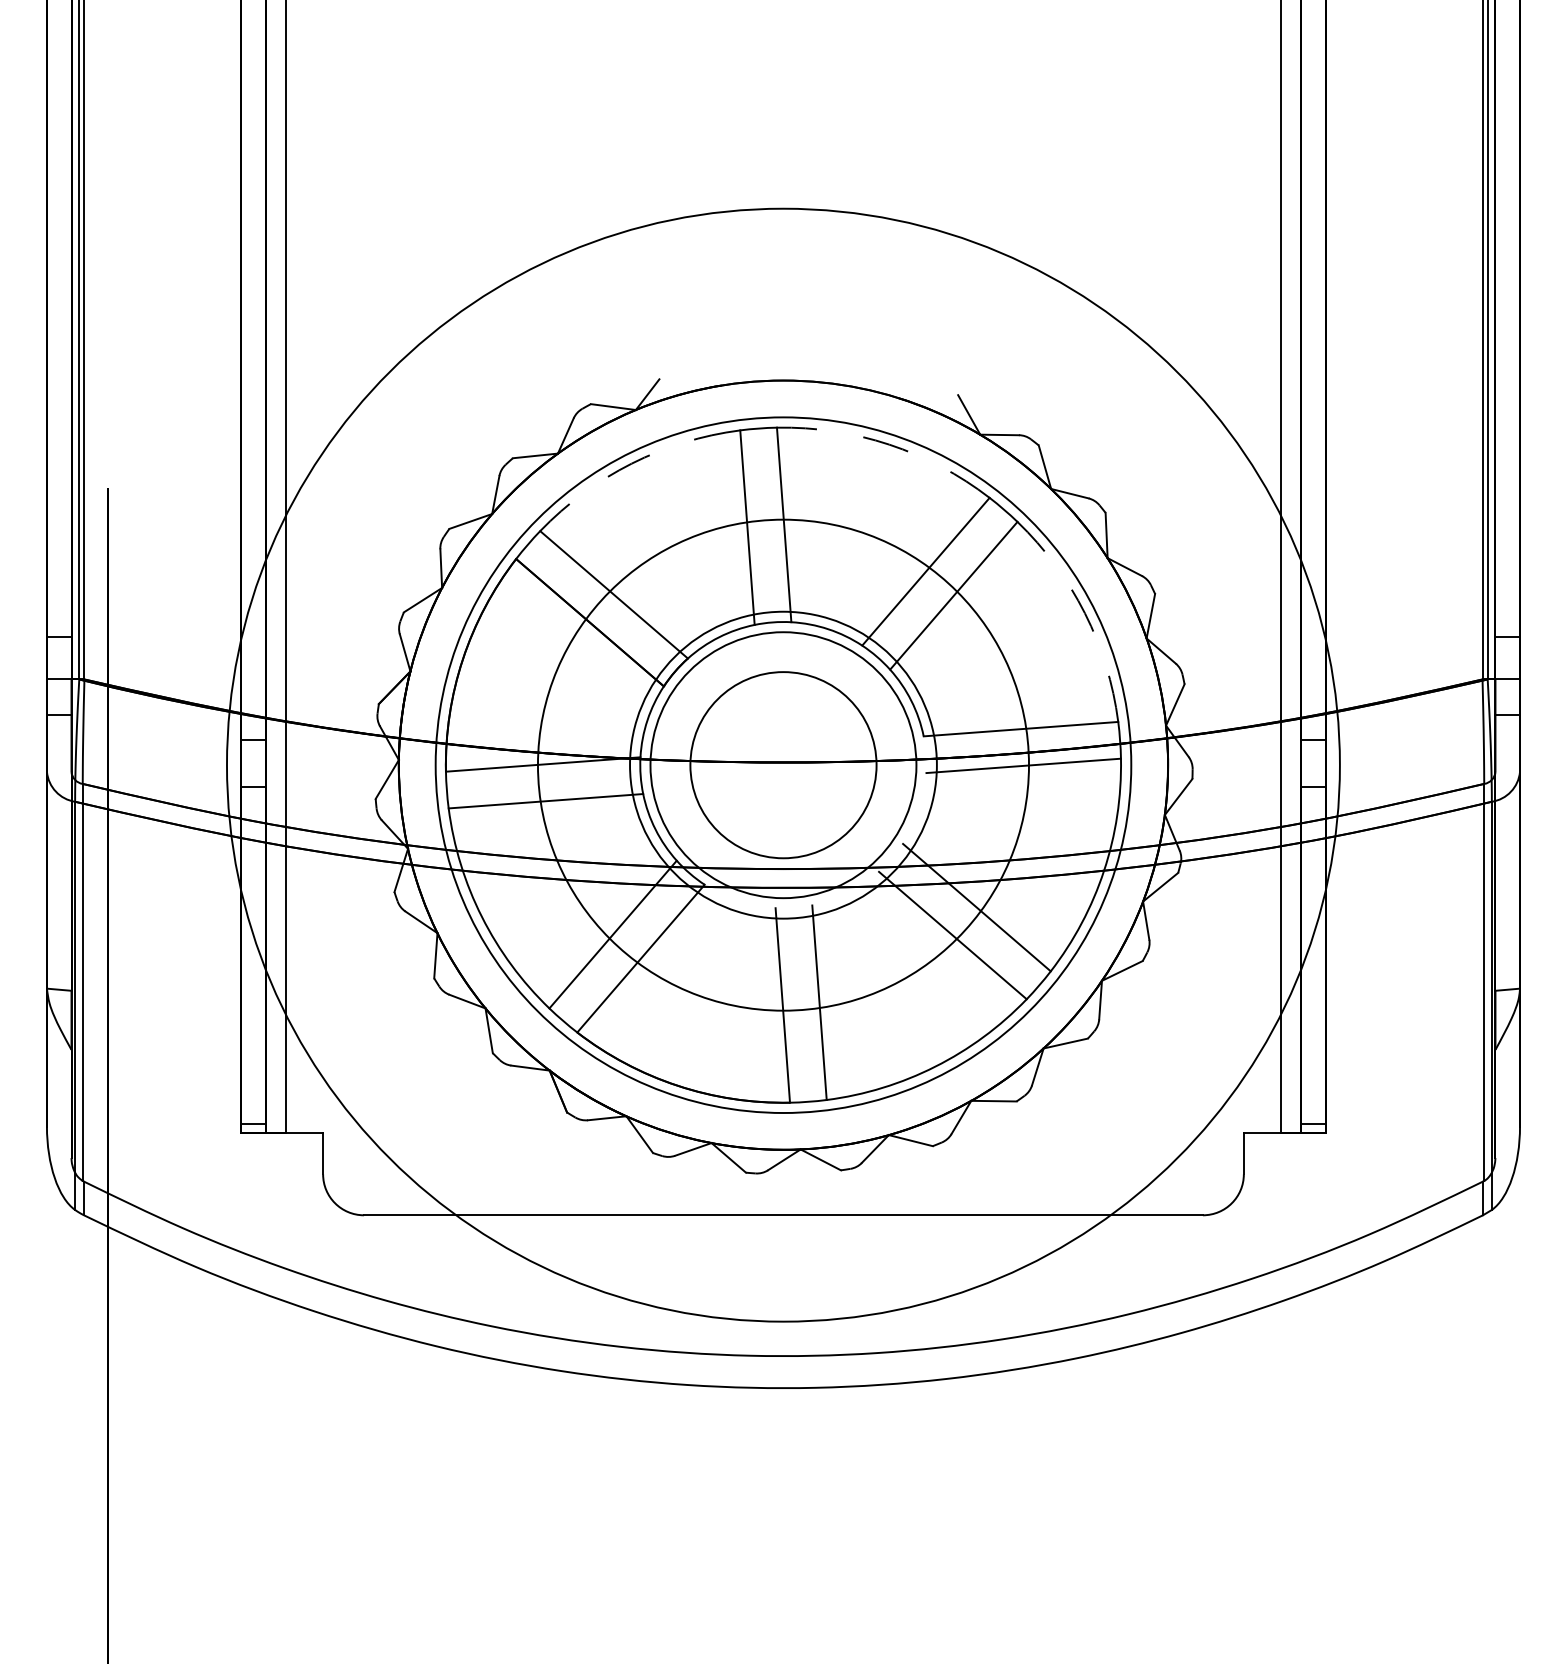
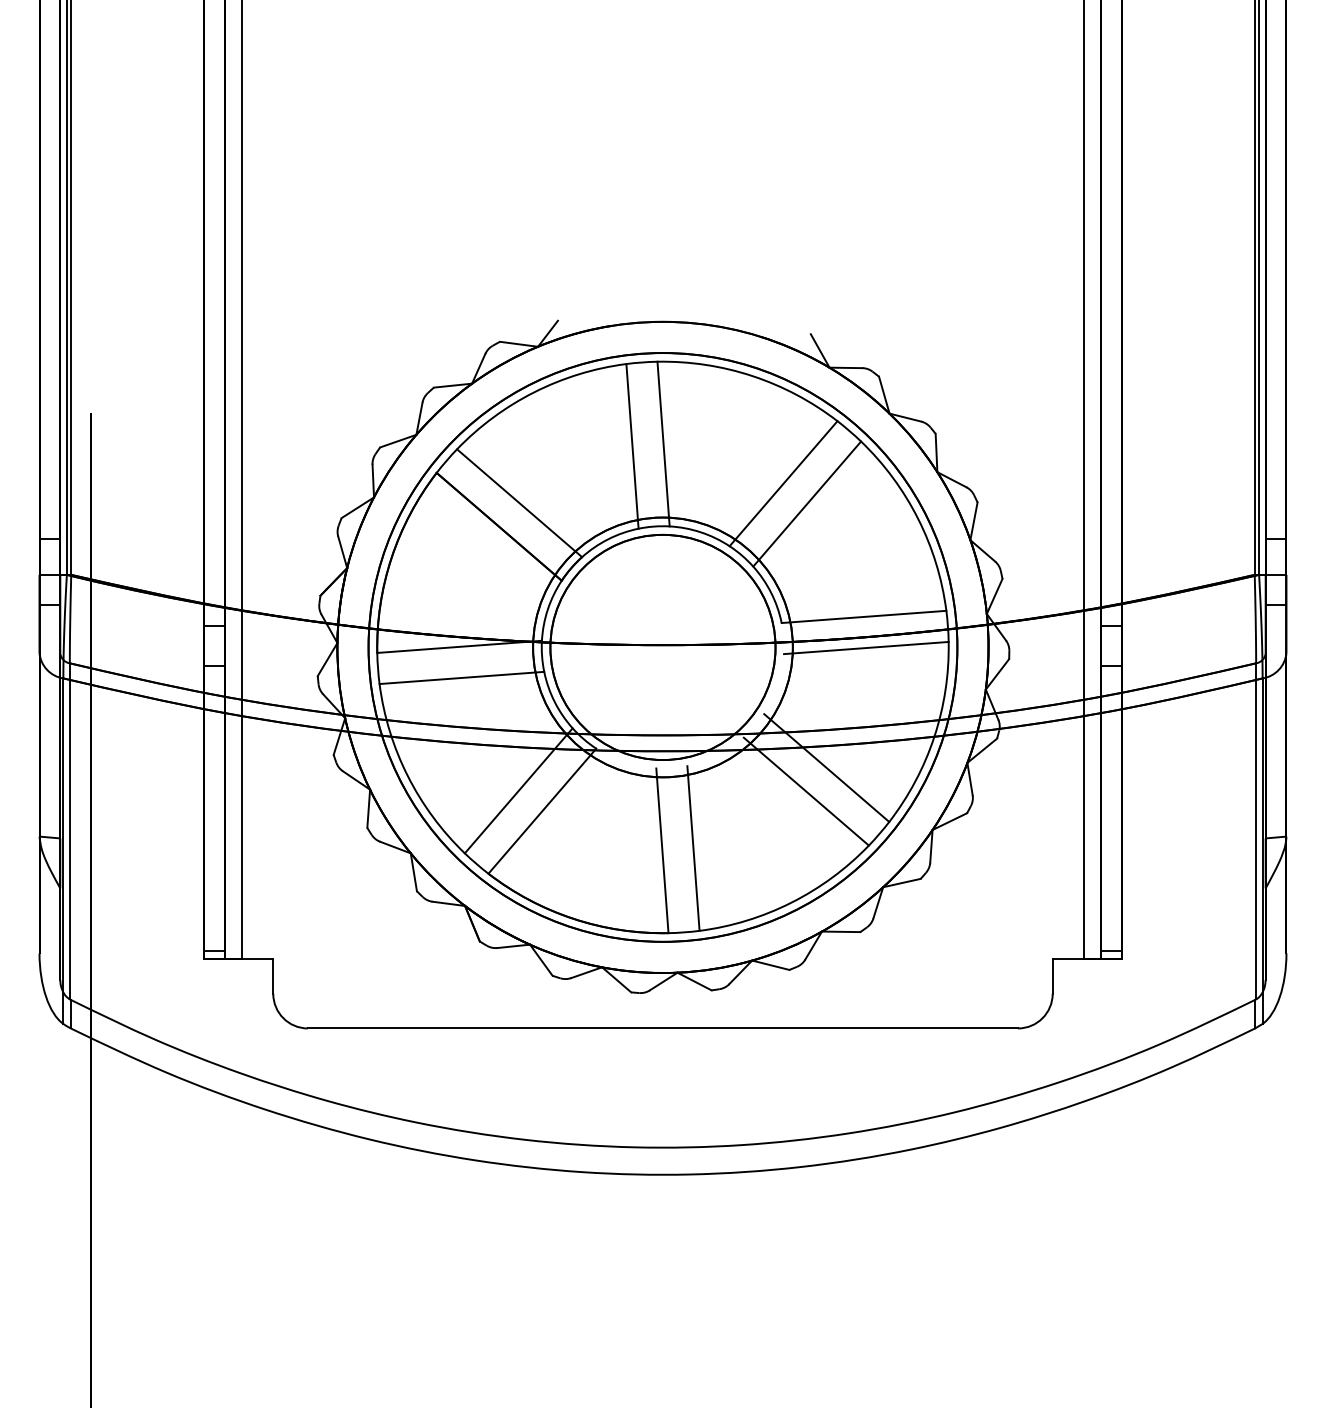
arc: (889, 444) -> (752, 375), dashed -> solid
arc: (631, 463) -> (534, 392), dashed -> solid
arc: (1084, 613) -> (917, 519), dashed -> solid
circle: (783, 764) -> (663, 646), size x0.62
circle: (783, 764) -> (663, 646), size x0.62
circle: (783, 765) -> (663, 647), size x1.43

